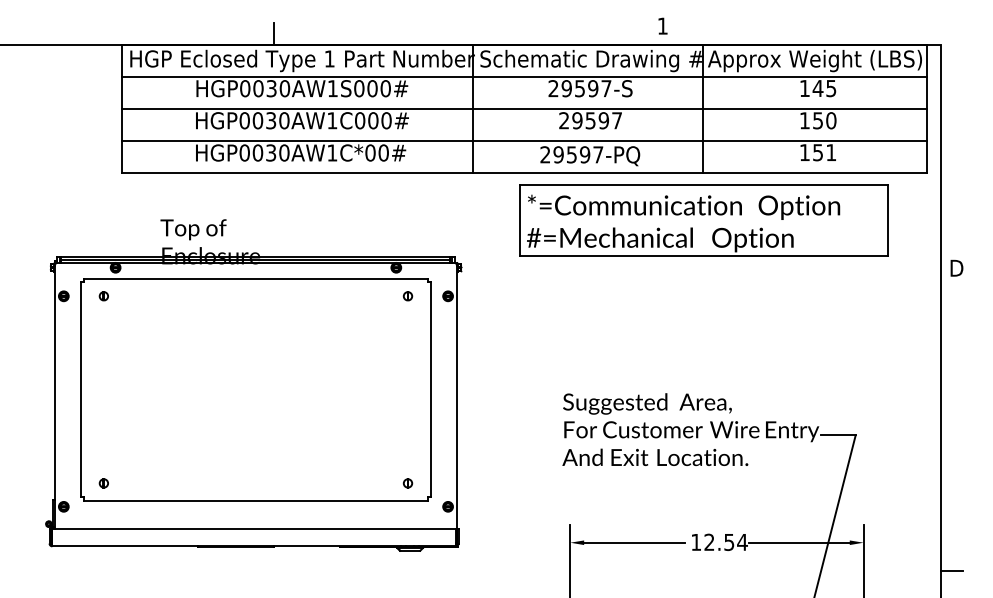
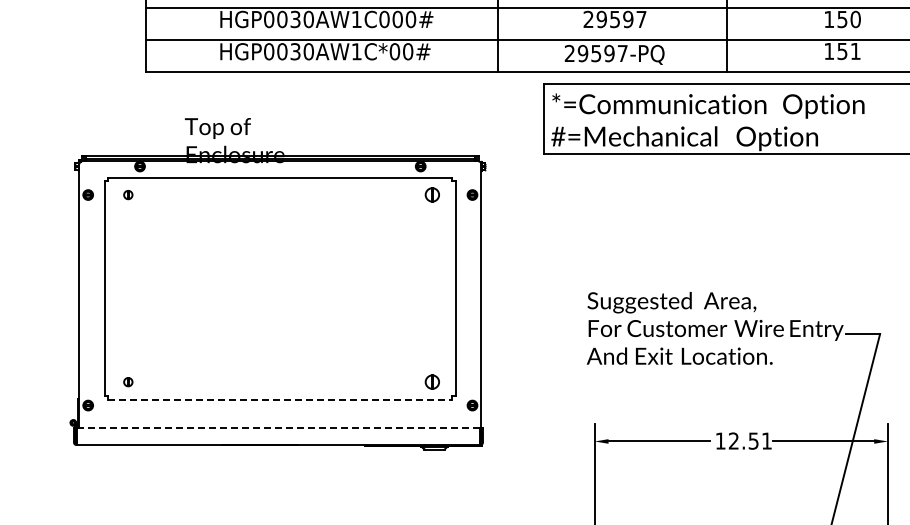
part: (407, 296) -> (431, 195), size x1.6
part: (407, 483) -> (431, 382), size x1.6
line: (255, 500) -> (279, 399), solid -> dashed
line: (254, 528) -> (278, 427), solid -> dashed
text: (742, 542) -> (766, 441), 12.54 -> 12.51

